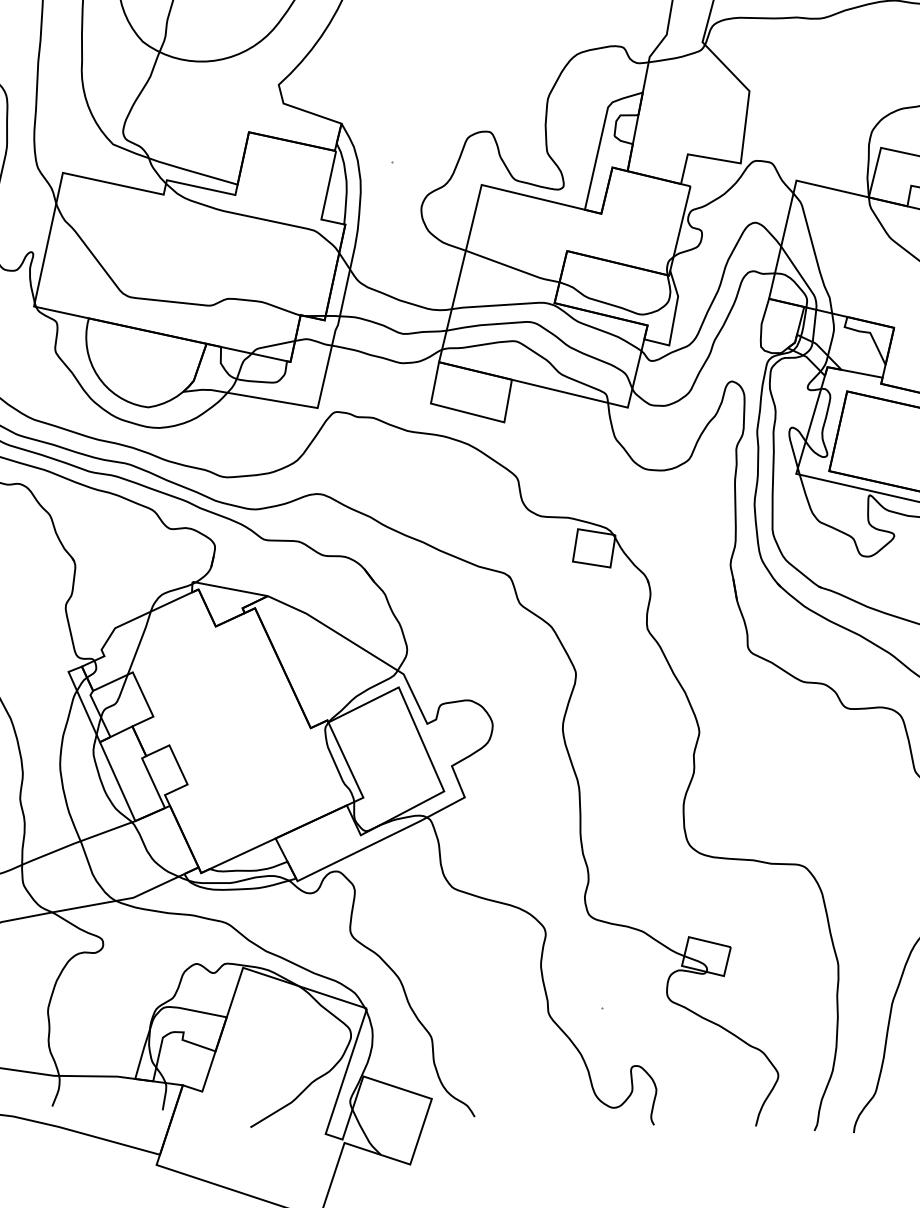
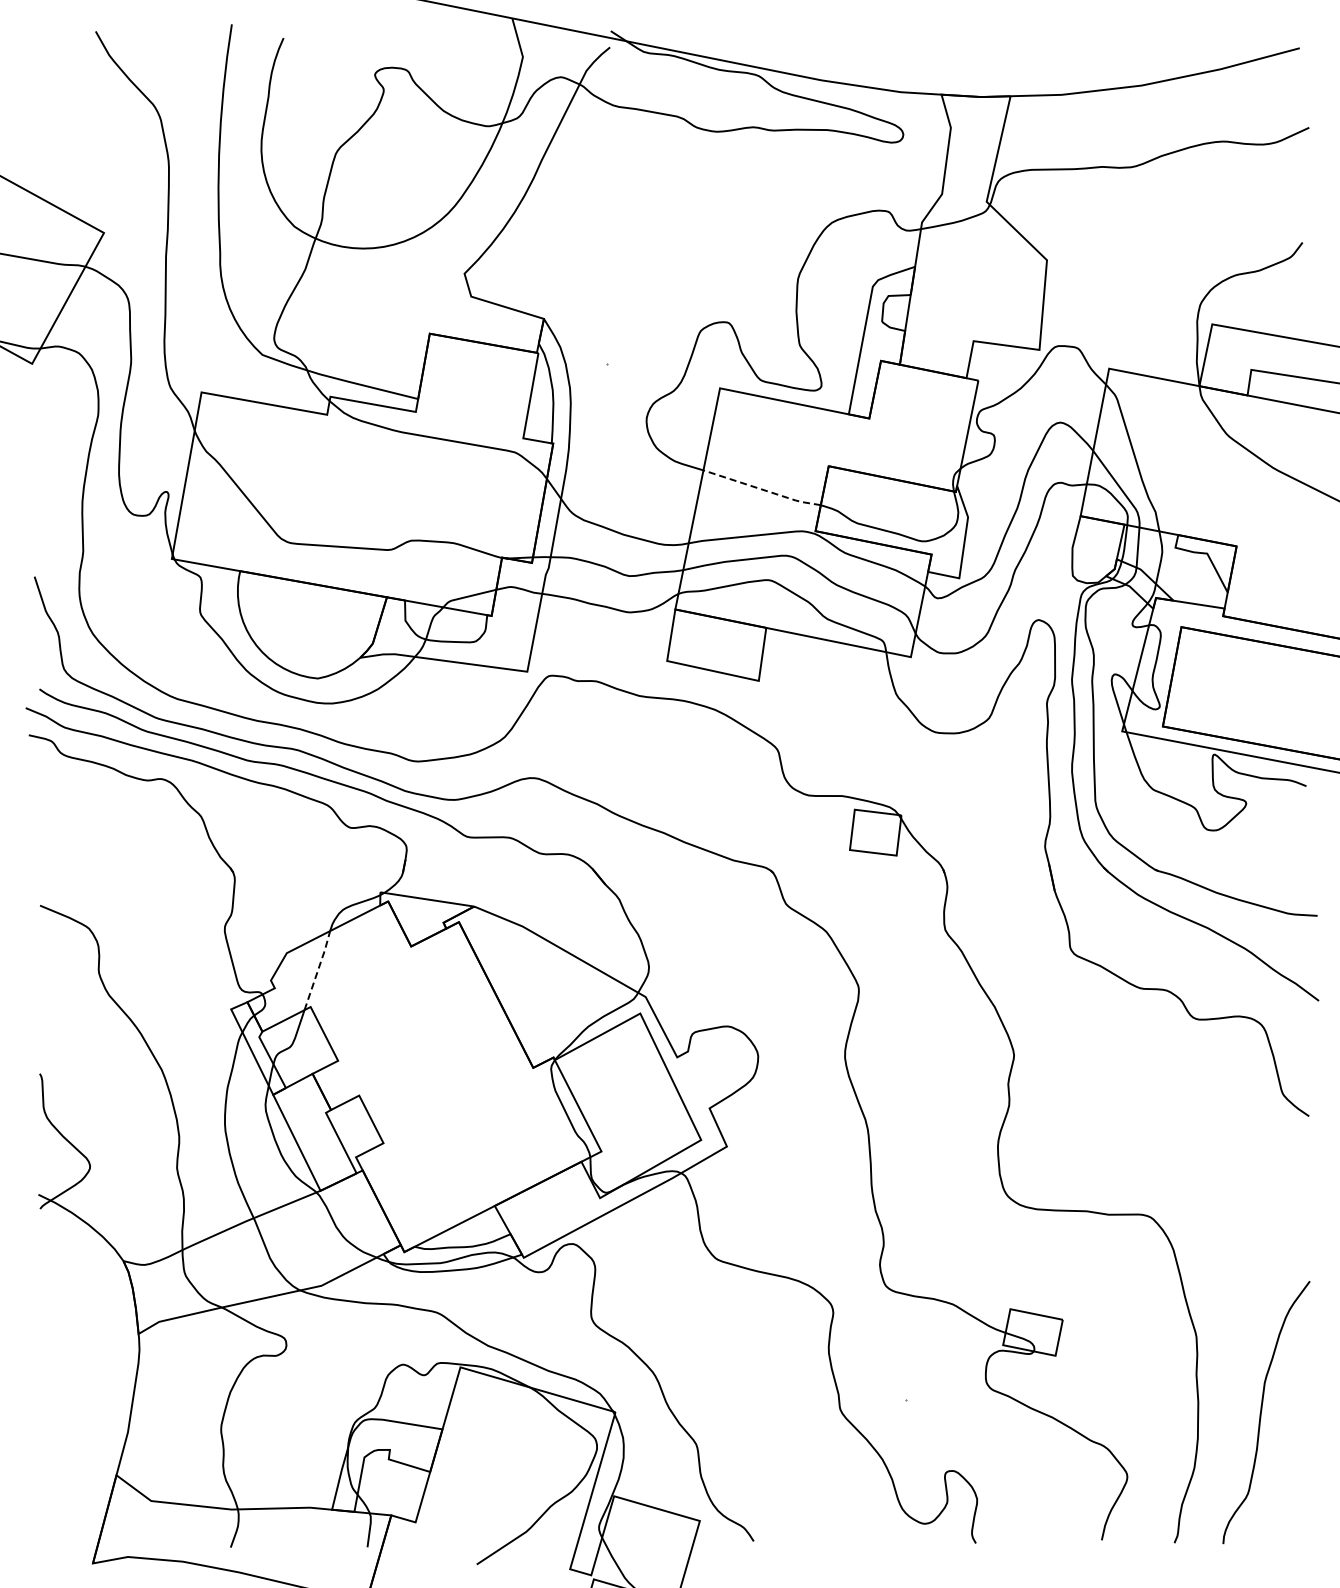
line: (512, 267) -> (762, 489), solid -> dashed
line: (140, 643) -> (318, 970), solid -> dashed

